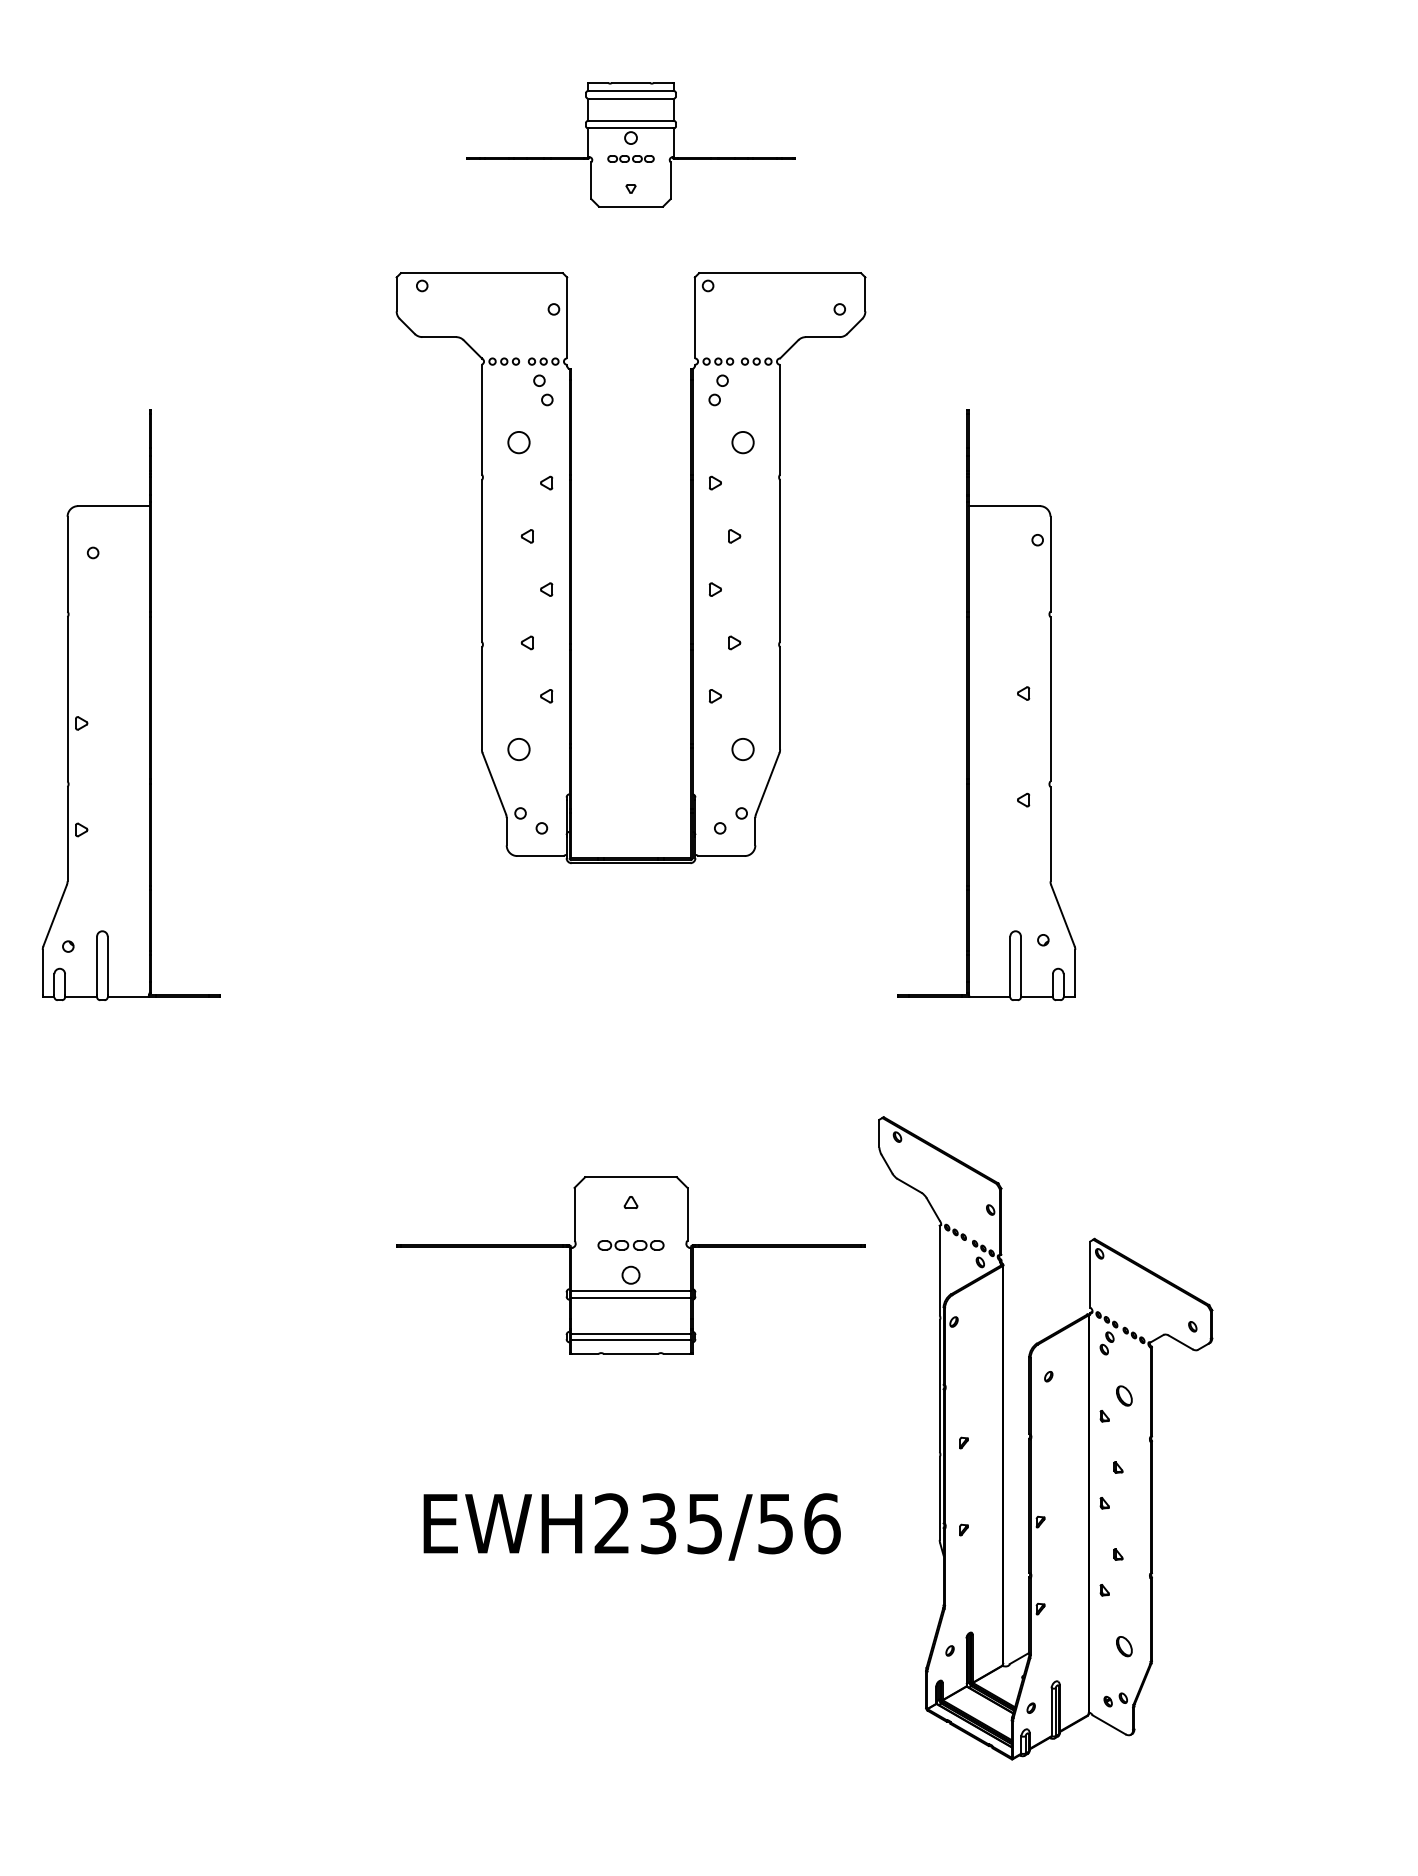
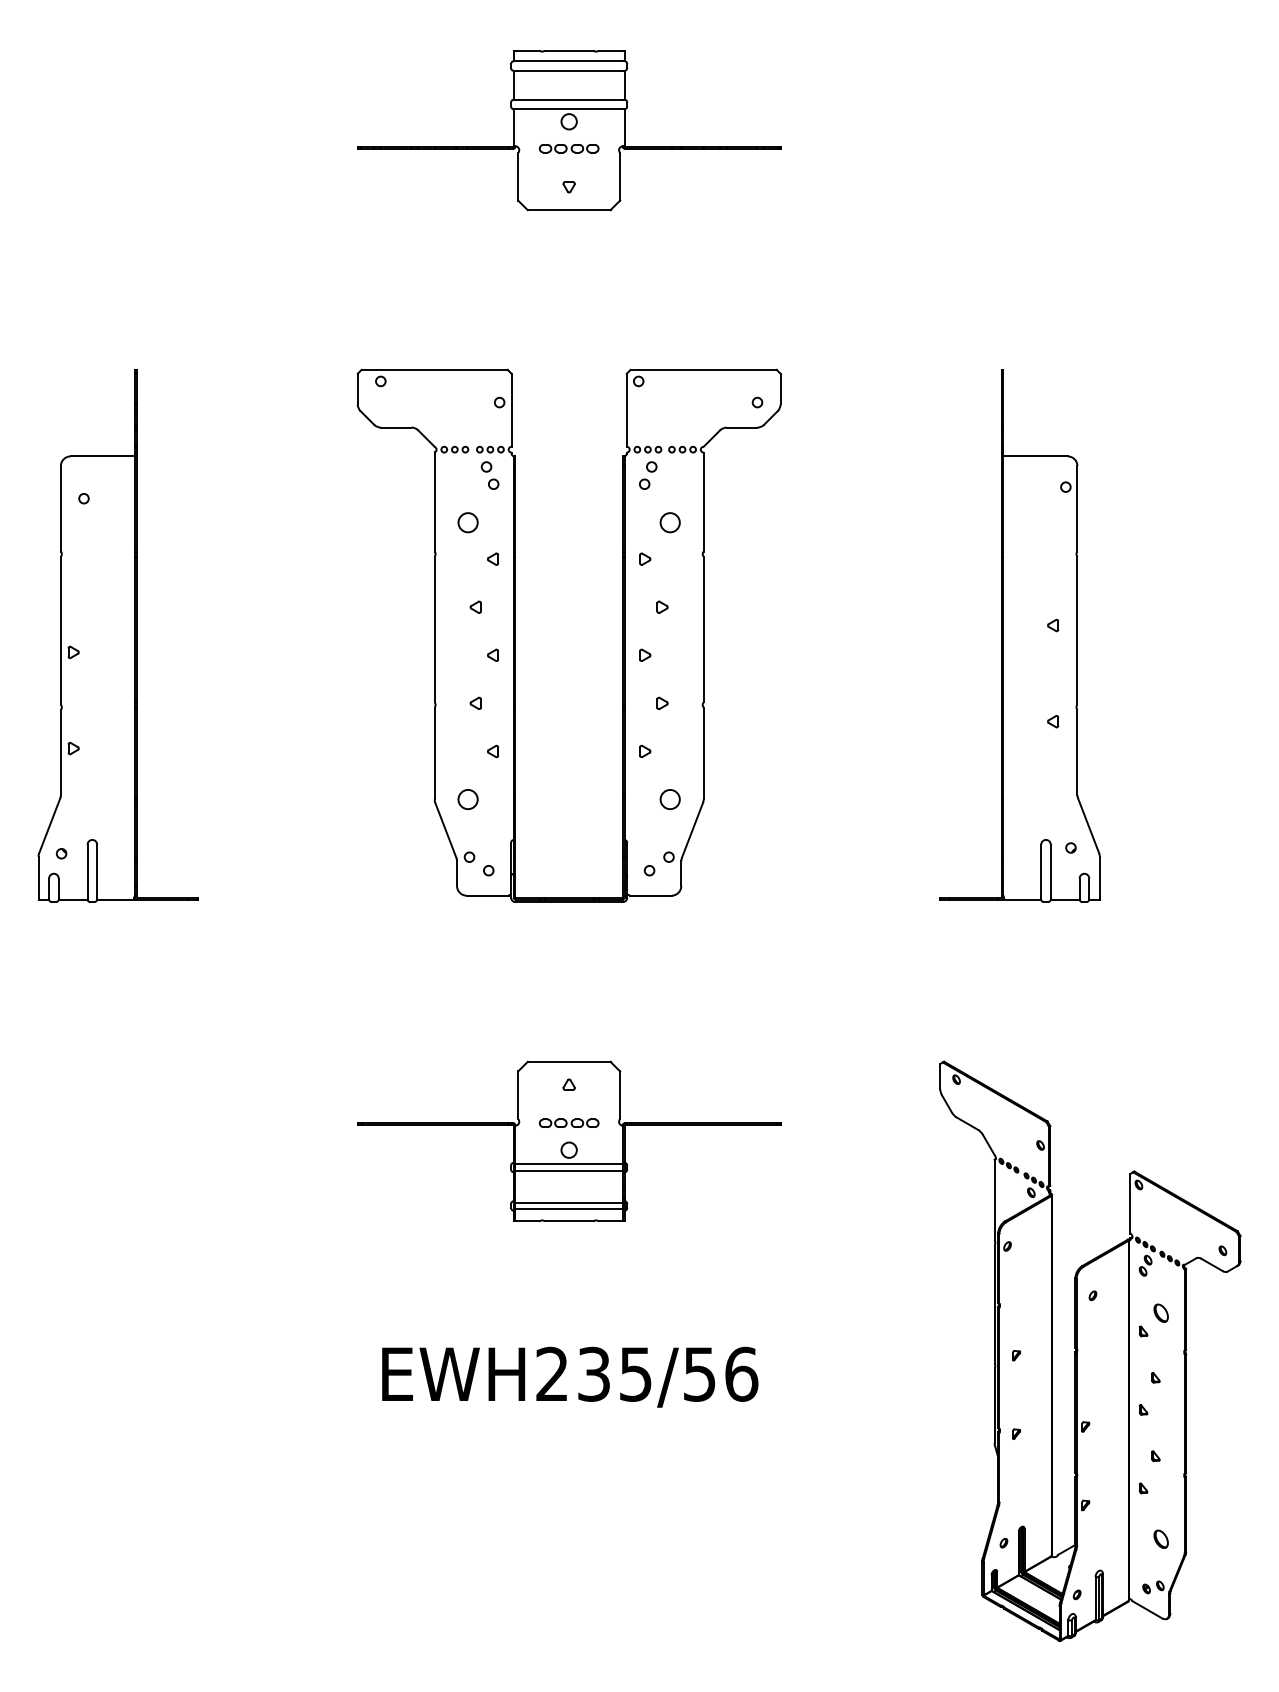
part: (630, 144) -> (568, 130), size x1.43
part: (571, 567) -> (515, 635), moved
part: (986, 705) -> (1019, 636), moved
part: (1045, 1438) -> (1090, 1351), moved

